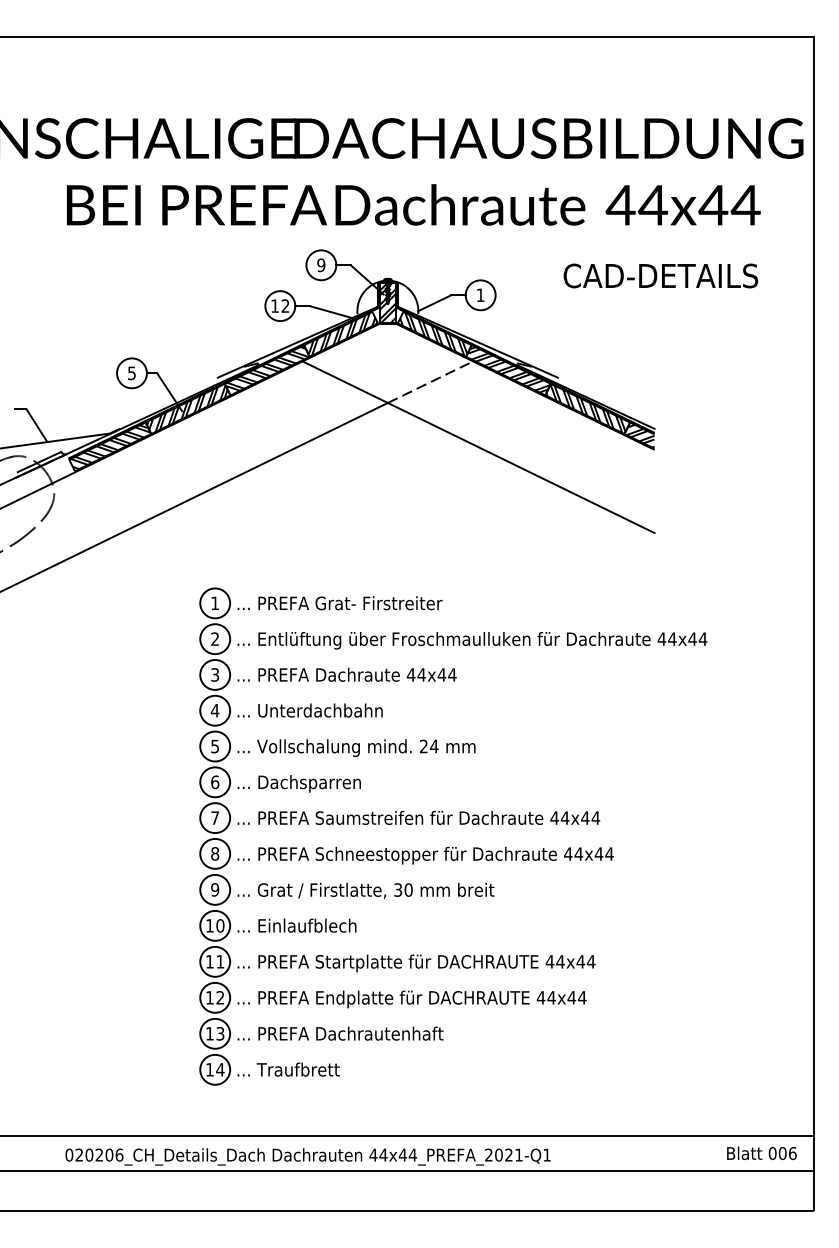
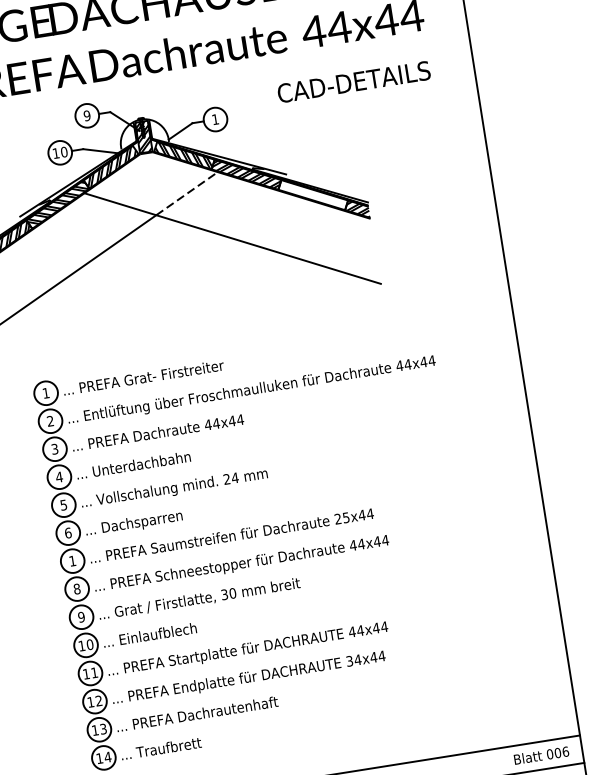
text: (285, 305) -> (64, 151), 12 -> 10
hatch: (587, 408) -> (313, 194), removed
text: (214, 817) -> (72, 560), 7 -> 1
text: (559, 817) -> (341, 518), 44x44 -> 25x44
text: (540, 997) -> (349, 661), 44x44 -> 34x44

